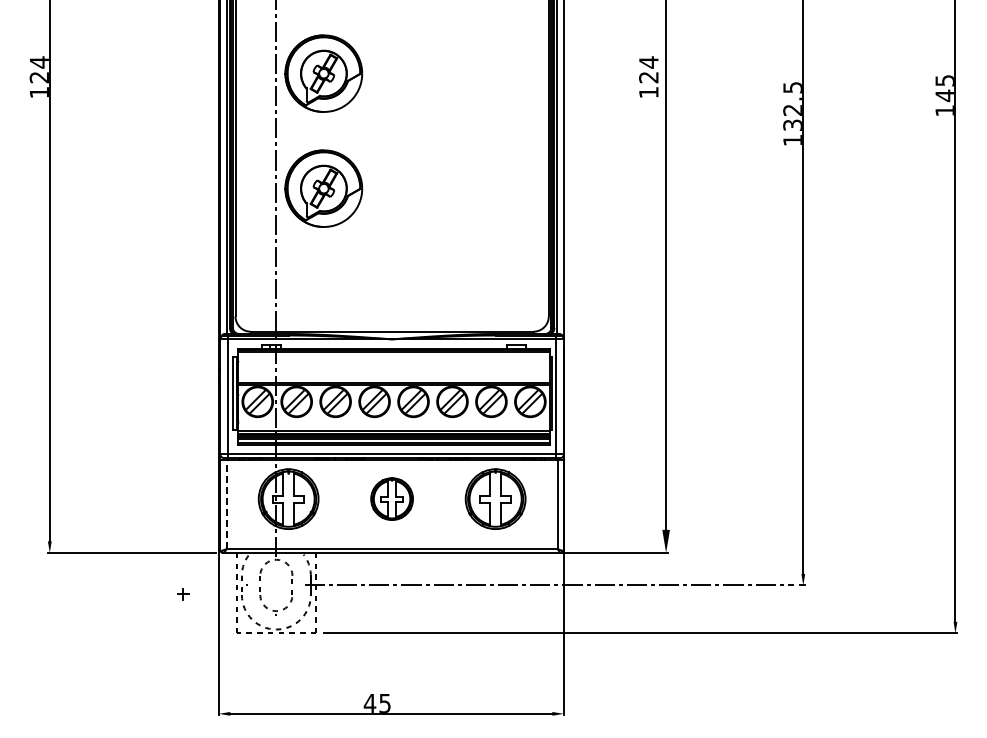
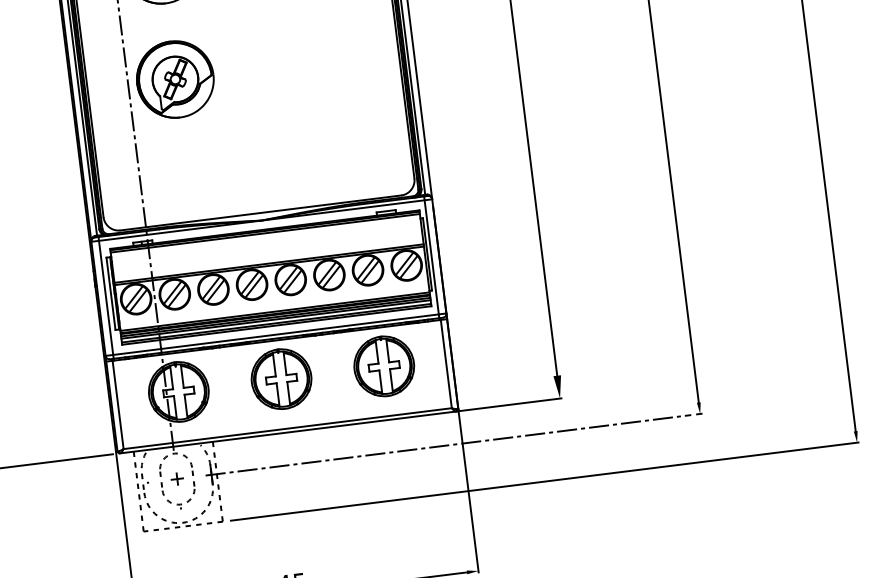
part: (391, 498) -> (280, 378), size x1.43
line: (226, 504) -> (117, 404), dashed -> solid
part: (183, 594) -> (177, 479), moved

